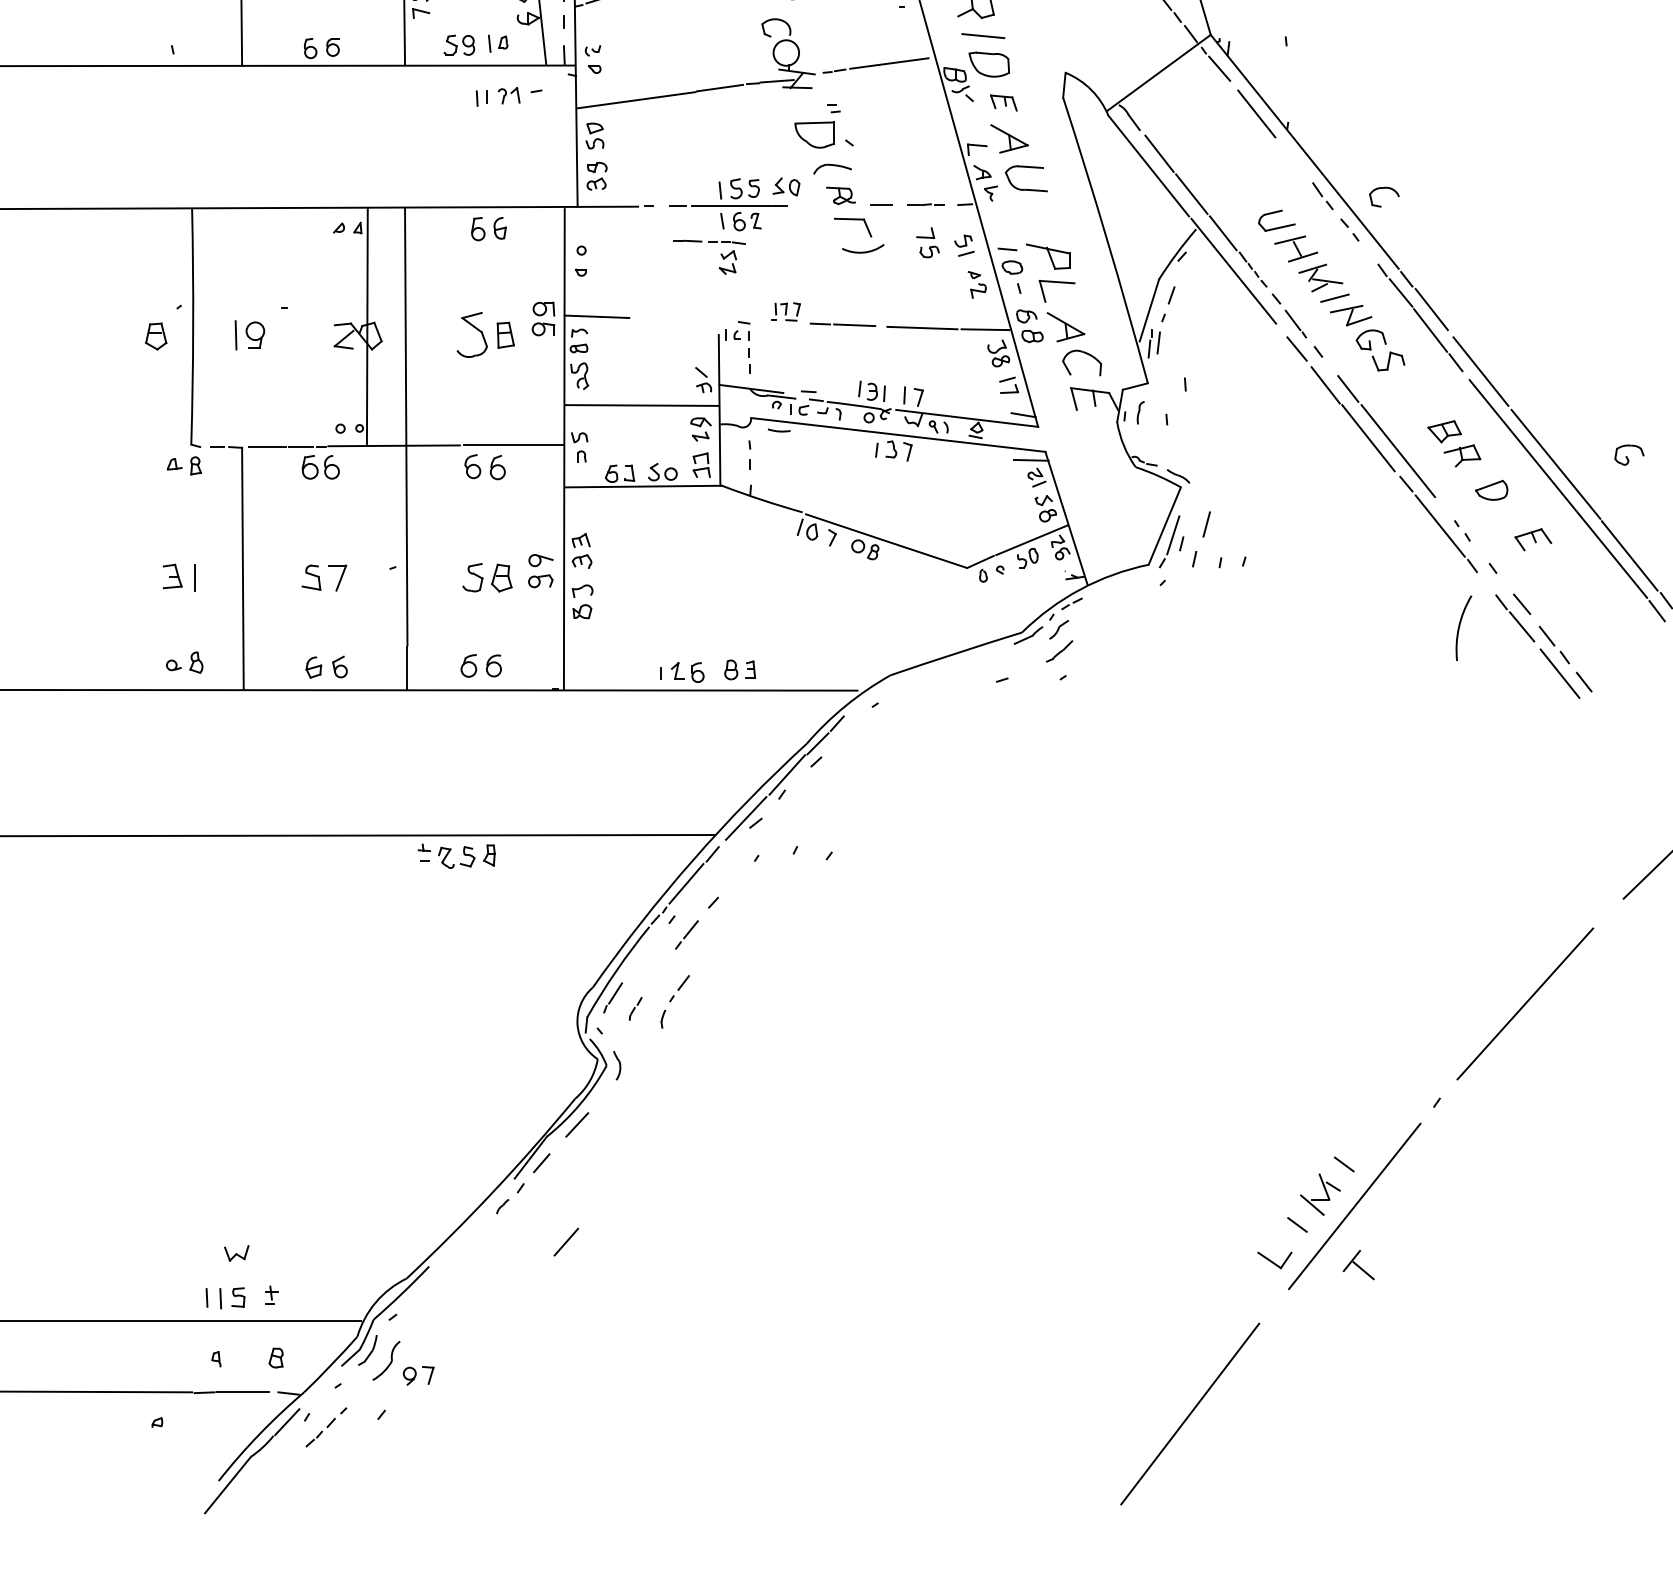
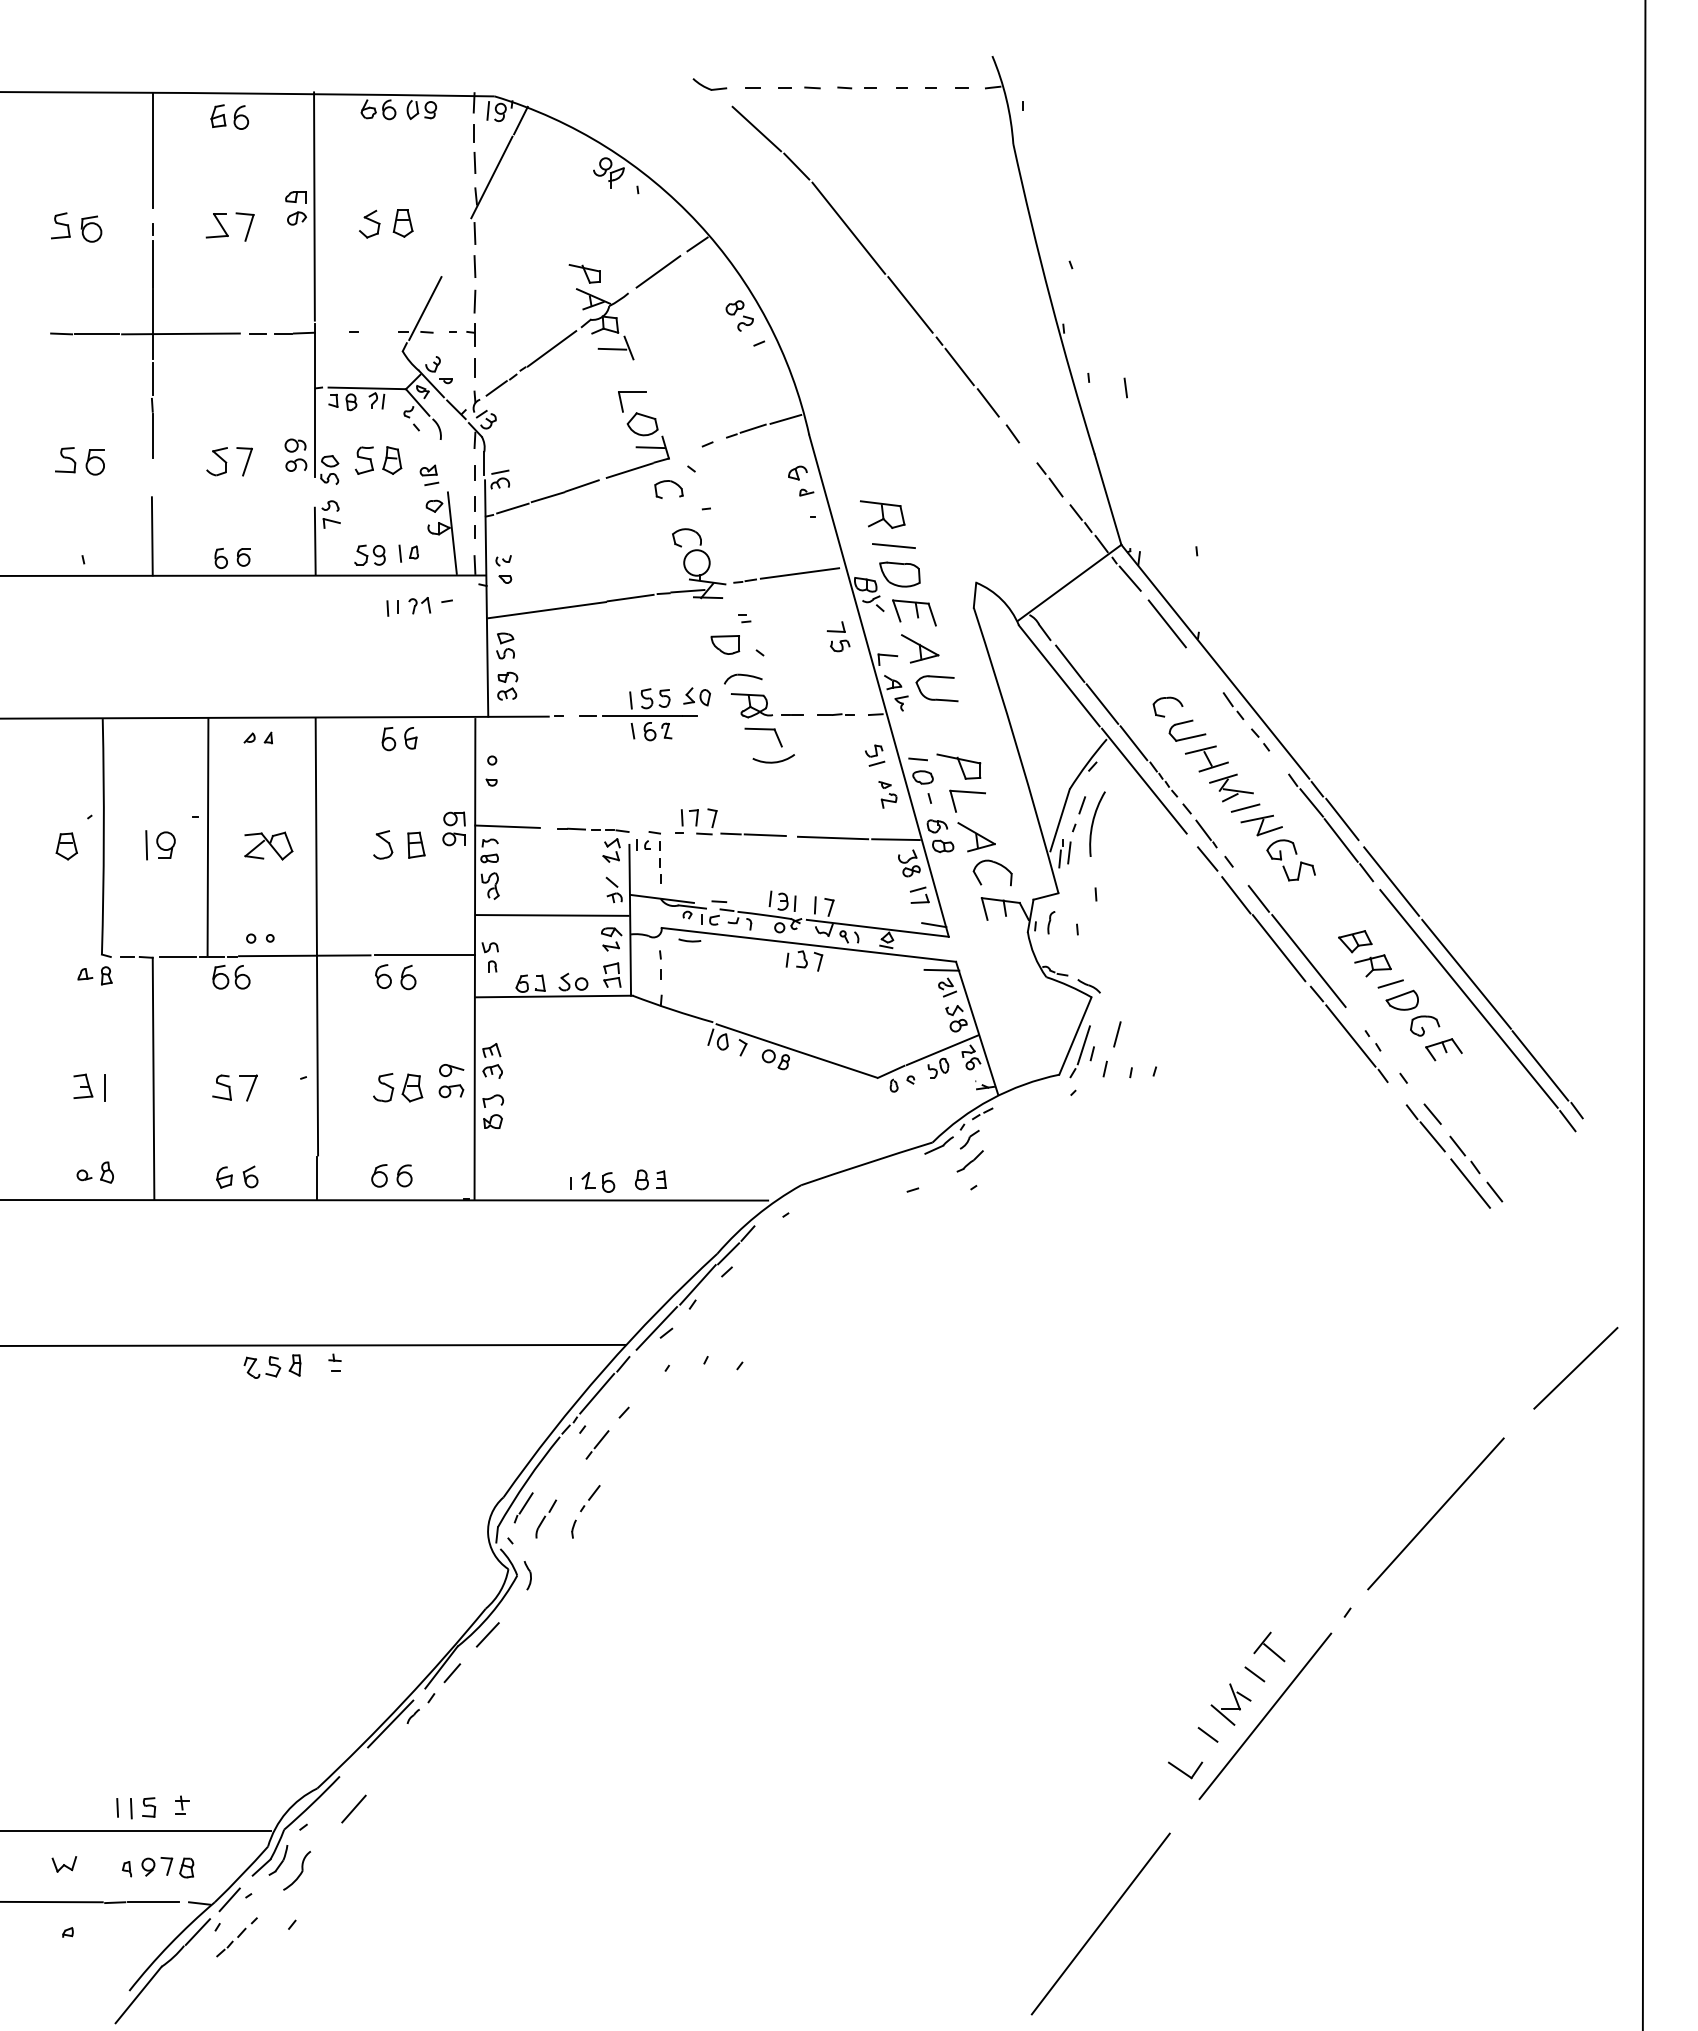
part: (1003, 102) -> (914, 612), size x1.67
part: (814, 134) -> (725, 644), size x0.71
part: (1383, 188) -> (1167, 698), moved
part: (840, 195) -> (751, 705), size x1.43
part: (927, 242) -> (838, 636), moved
part: (720, 255) -> (604, 843), moved
part: (785, 311) -> (696, 821), size x1.43
line: (366, 327) -> (207, 837), moved
part: (472, 334) -> (383, 844), size x0.62
part: (1629, 454) -> (1425, 1025), moved
line: (1479, 473) -> (1390, 983), added
arc: (1459, 627) -> (1093, 823), moved
part: (466, 856) -> (272, 1366), moved
part: (635, 1008) -> (546, 1518), size x1.67
line: (479, 1213) -> (390, 1723), added
line: (565, 1241) -> (353, 1808), moved
part: (236, 1253) -> (64, 1864), moved
part: (1358, 1264) -> (1269, 1646), moved
part: (418, 1375) -> (157, 1866), moved
line: (318, 1389) -> (229, 1899), added

